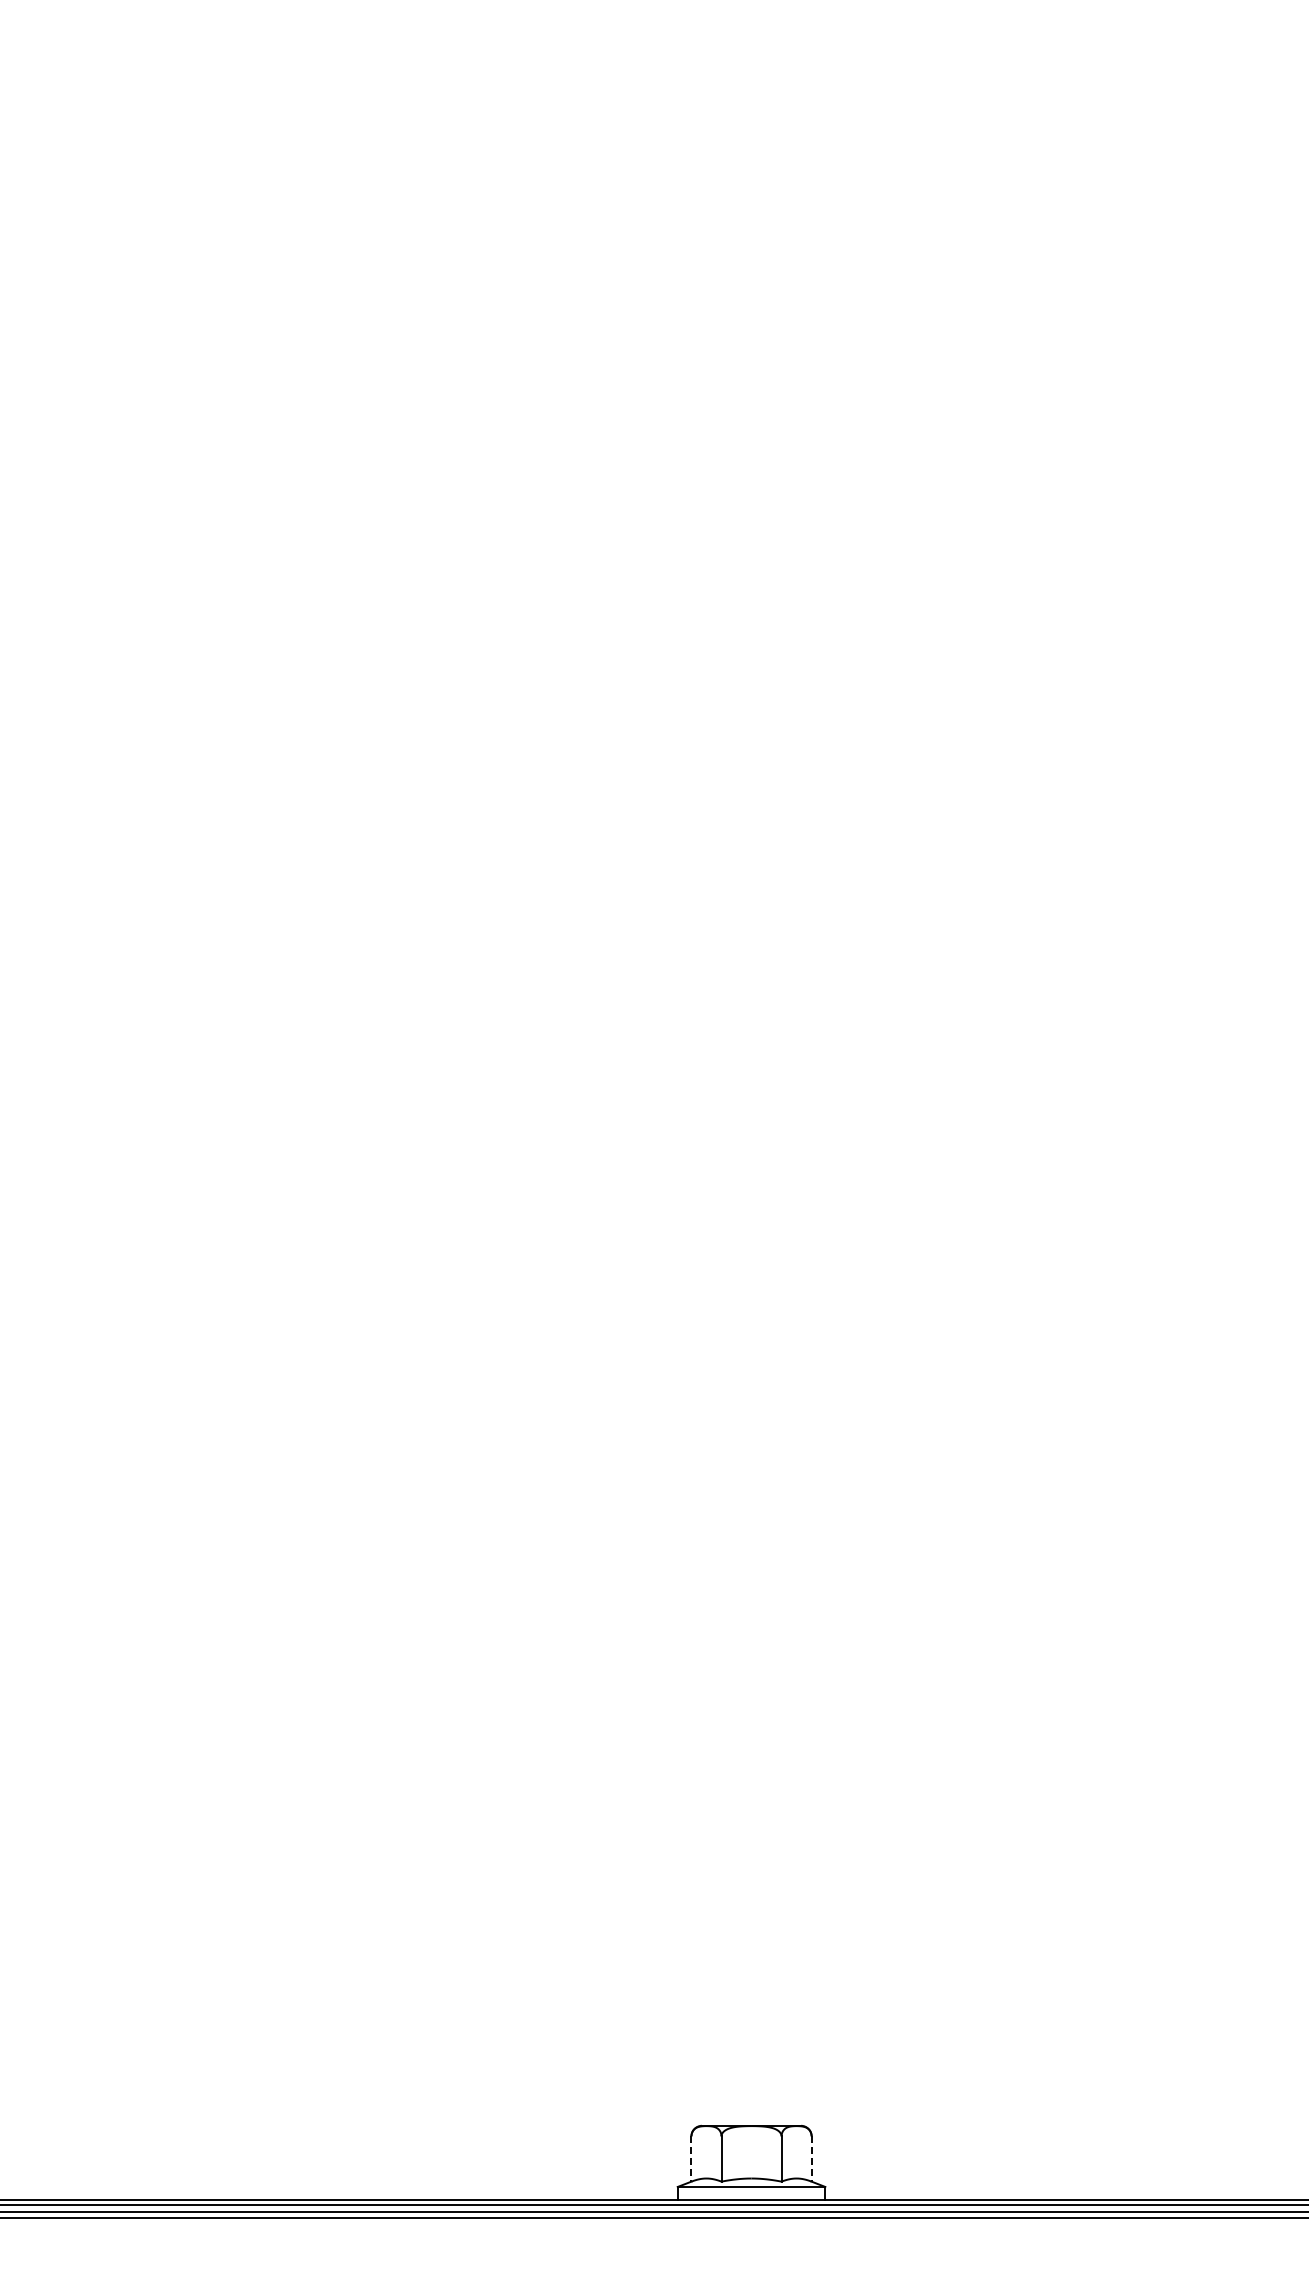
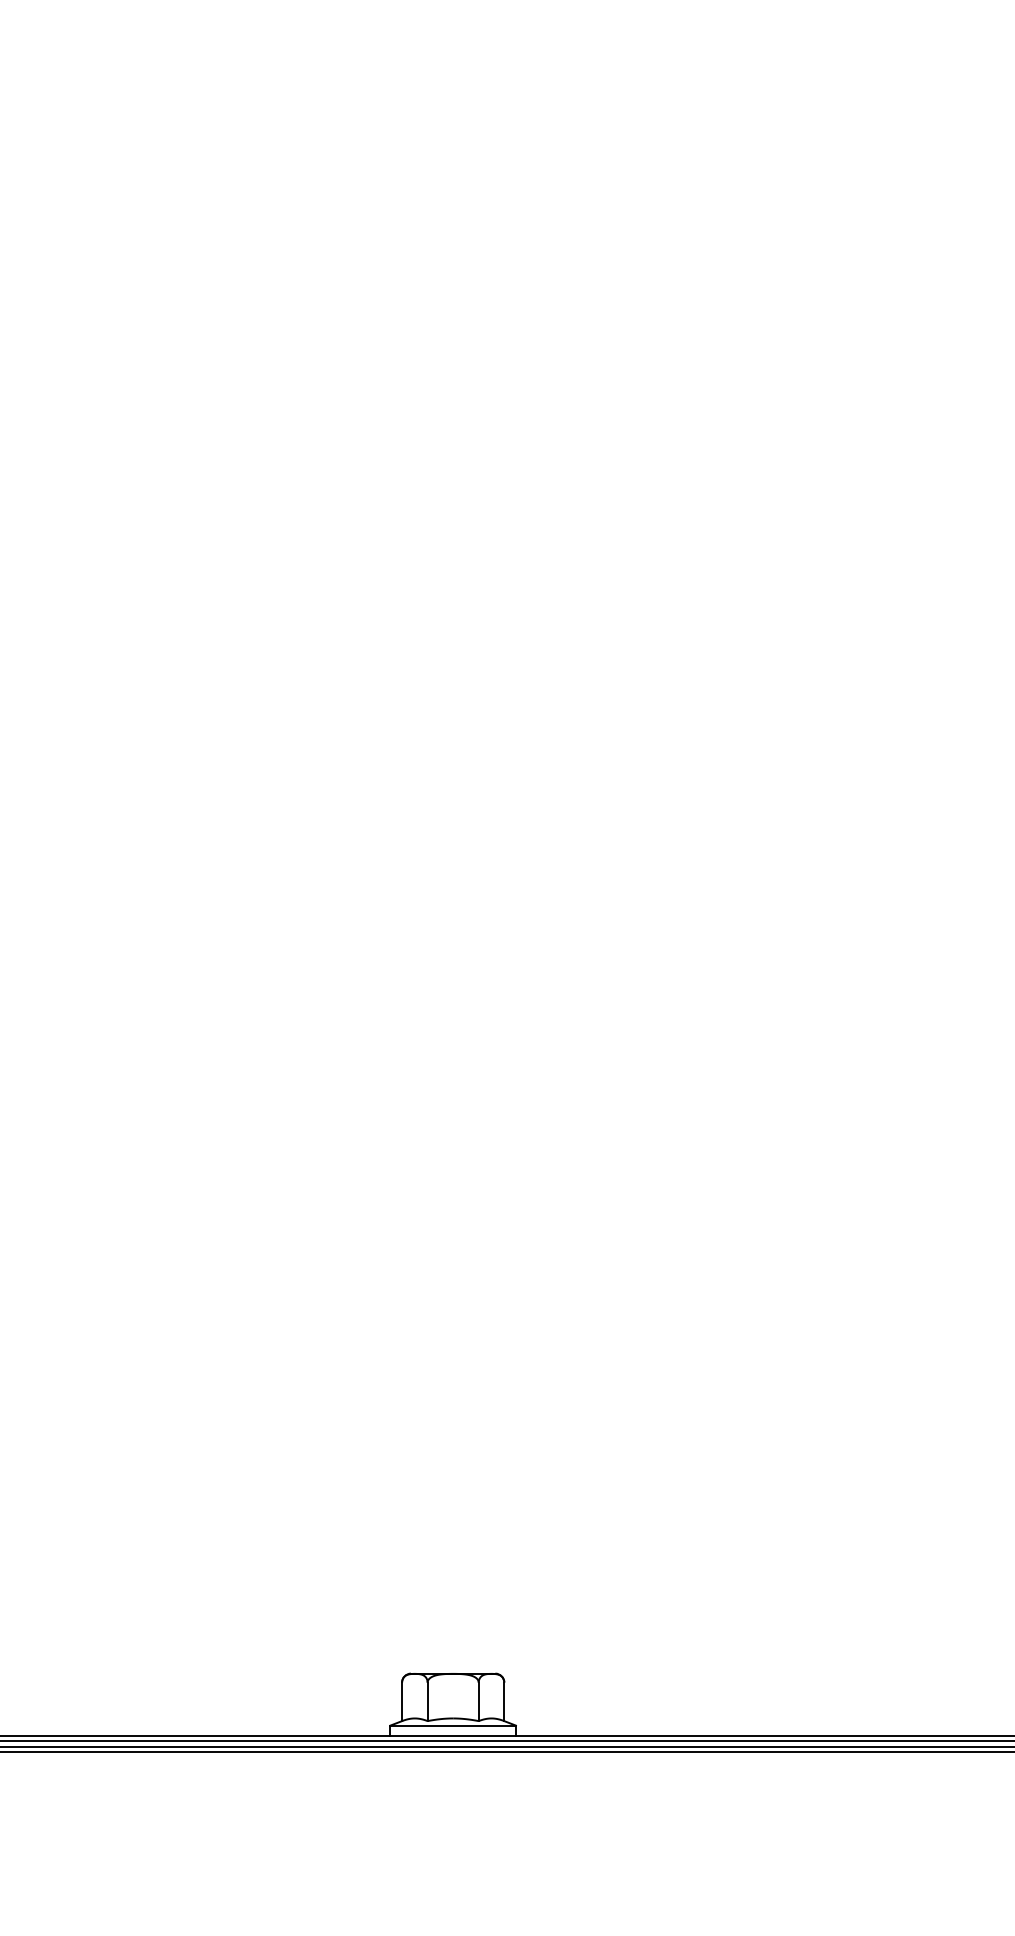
line: (691, 2159) -> (402, 1702), dashed -> solid
line: (811, 2159) -> (504, 1702), dashed -> solid

